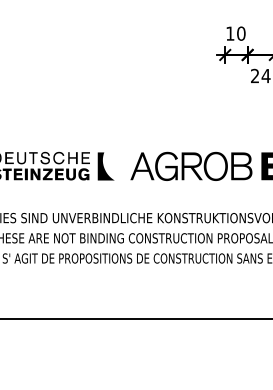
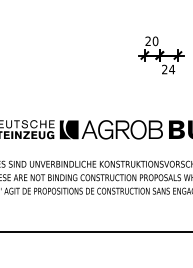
text: (229, 32) -> (147, 40), 10 -> 20
fill: (115, 165) -> (71, 129), added

